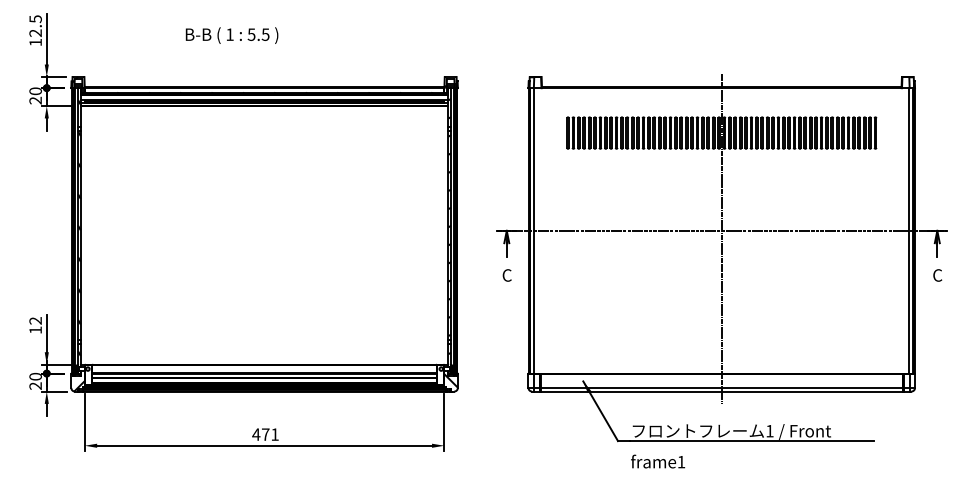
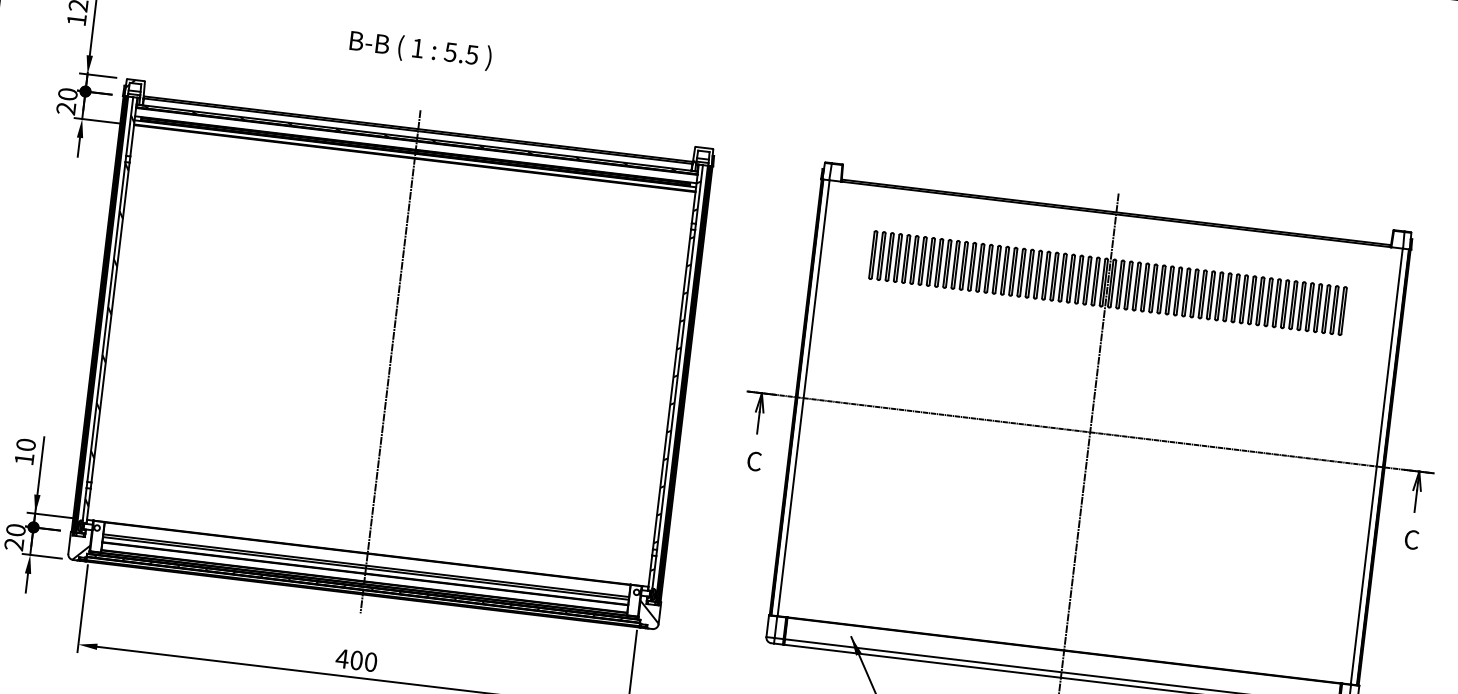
text: (231, 35) -> (419, 49), moved
line: (264, 238) -> (390, 360), added
text: (35, 320) -> (25, 444), 12 -> 10
text: (270, 434) -> (364, 661), 471 -> 400

